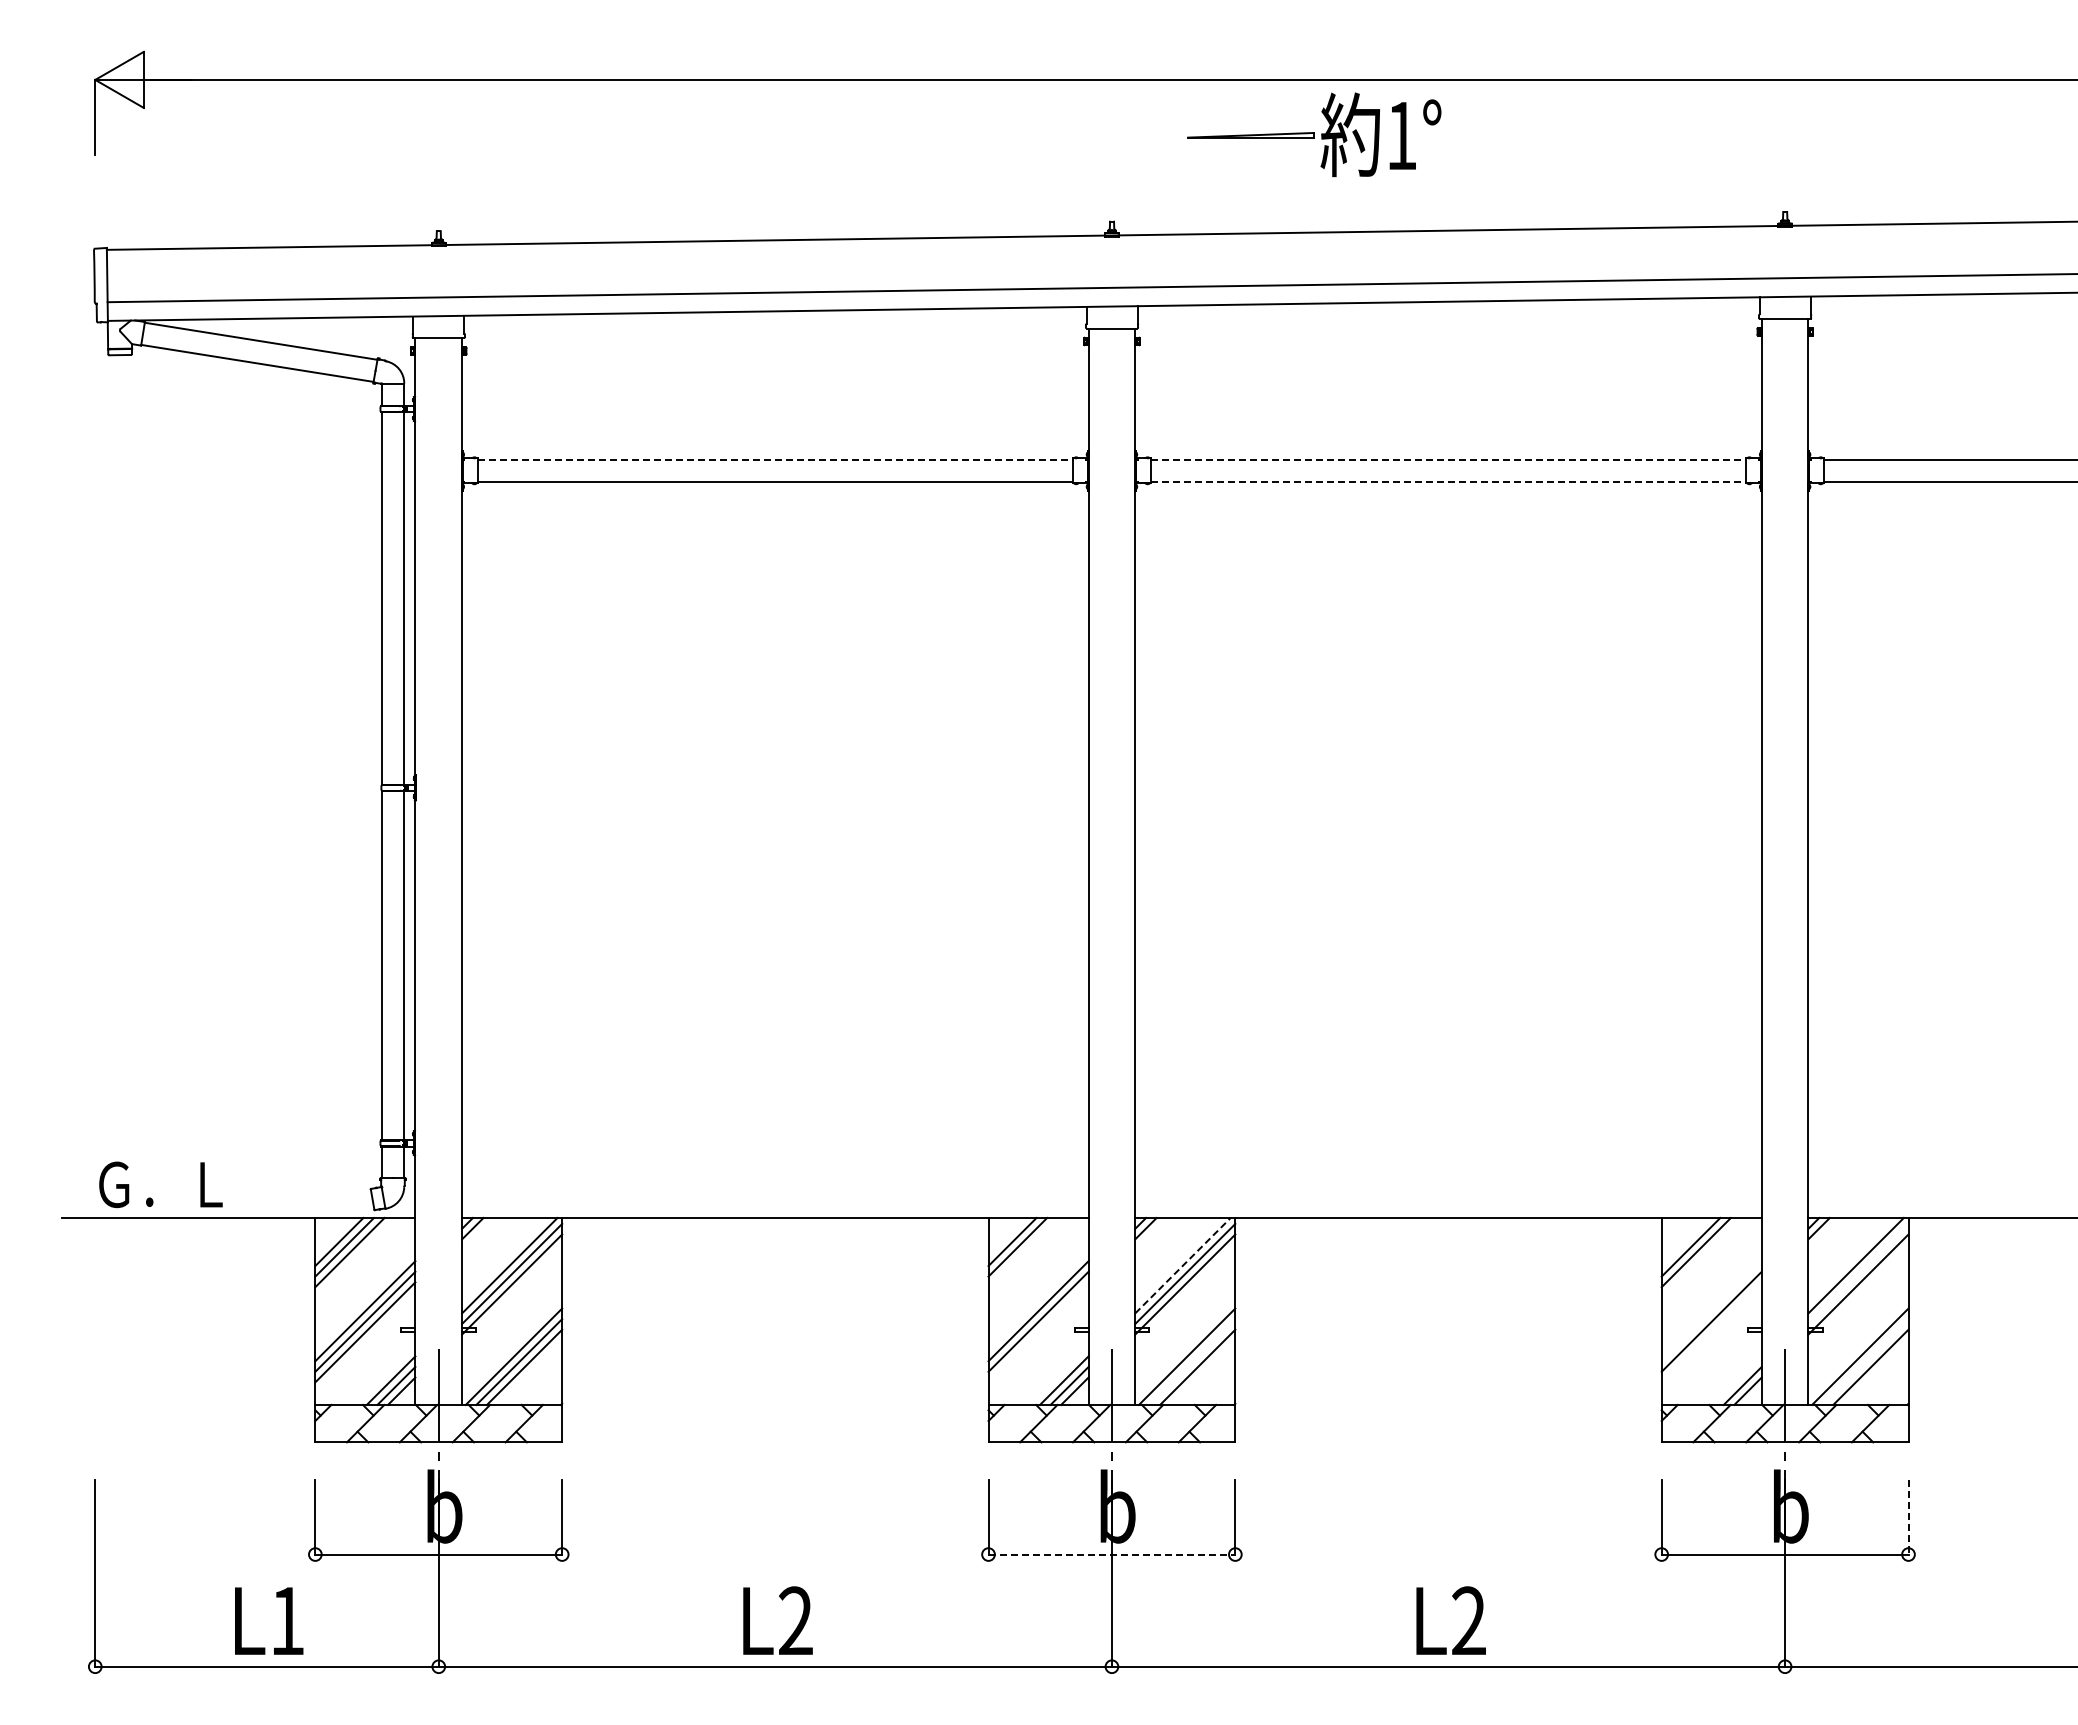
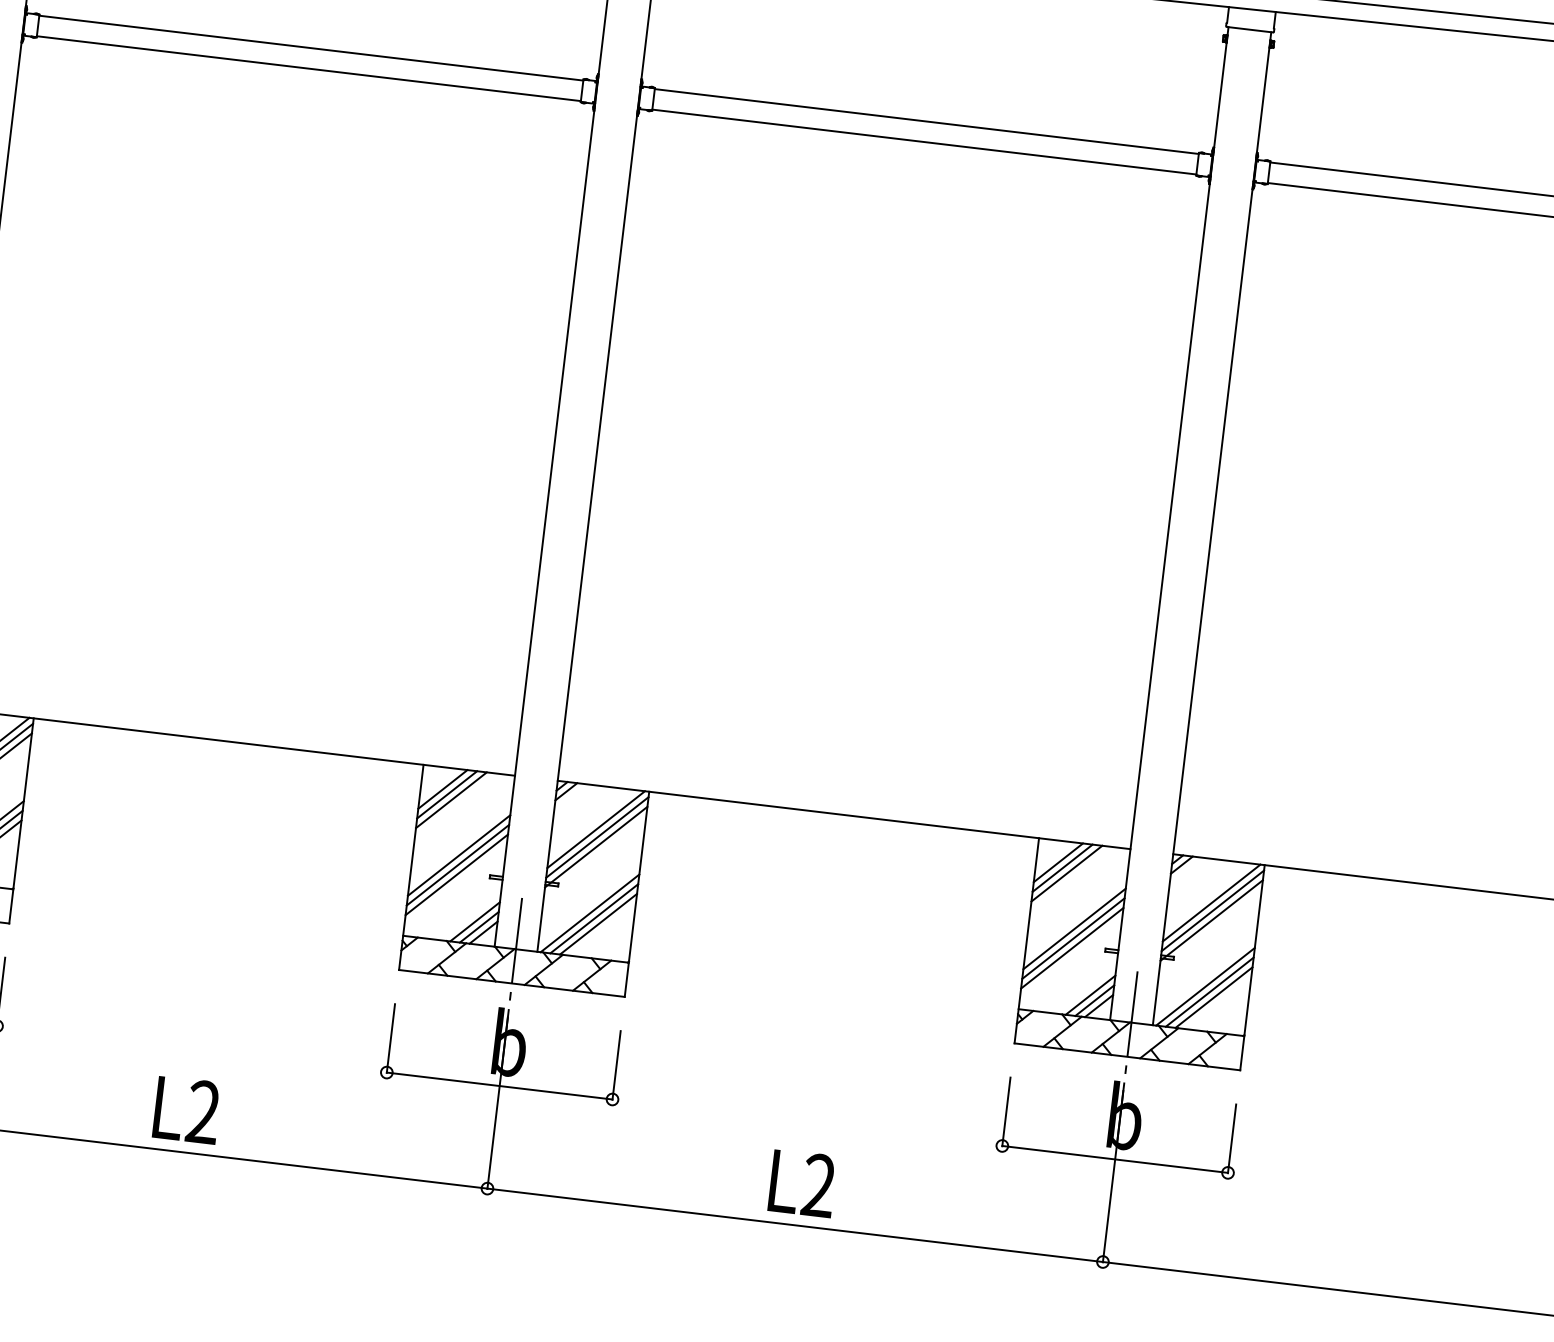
line: (775, 459) -> (311, 48), dashed -> solid
line: (1449, 459) -> (927, 121), dashed -> solid
line: (1449, 481) -> (925, 141), dashed -> solid
line: (1685, 1241) -> (1058, 862), added
line: (1022, 1252) -> (450, 800), added
line: (1183, 1265) -> (596, 829), dashed -> solid
line: (1858, 1273) -> (1212, 910), added
line: (1711, 1311) -> (1074, 929), added
line: (1038, 1332) -> (456, 875), added
line: (1711, 1332) -> (1072, 948), added
line: (1192, 1361) -> (594, 918), added
line: (1865, 1361) -> (1209, 991), added
line: (1737, 1380) -> (1090, 995), added
line: (1908, 1517) -> (1232, 1139), dashed -> solid
line: (1112, 1554) -> (500, 1086), dashed -> solid

